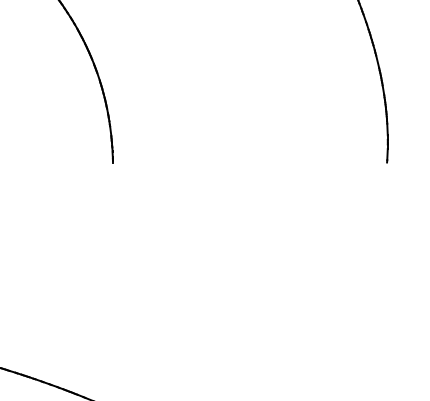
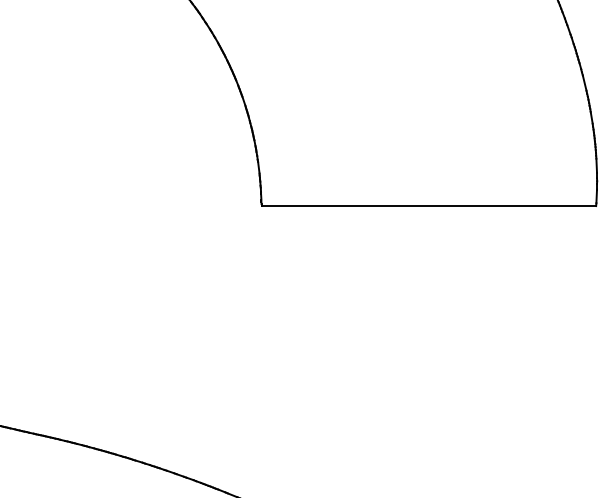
line: (249, 162) -> (428, 206), added

